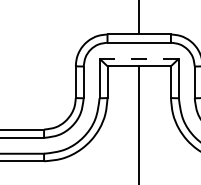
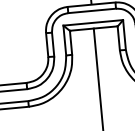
line: (139, 58) -> (93, 22), dashed -> solid

